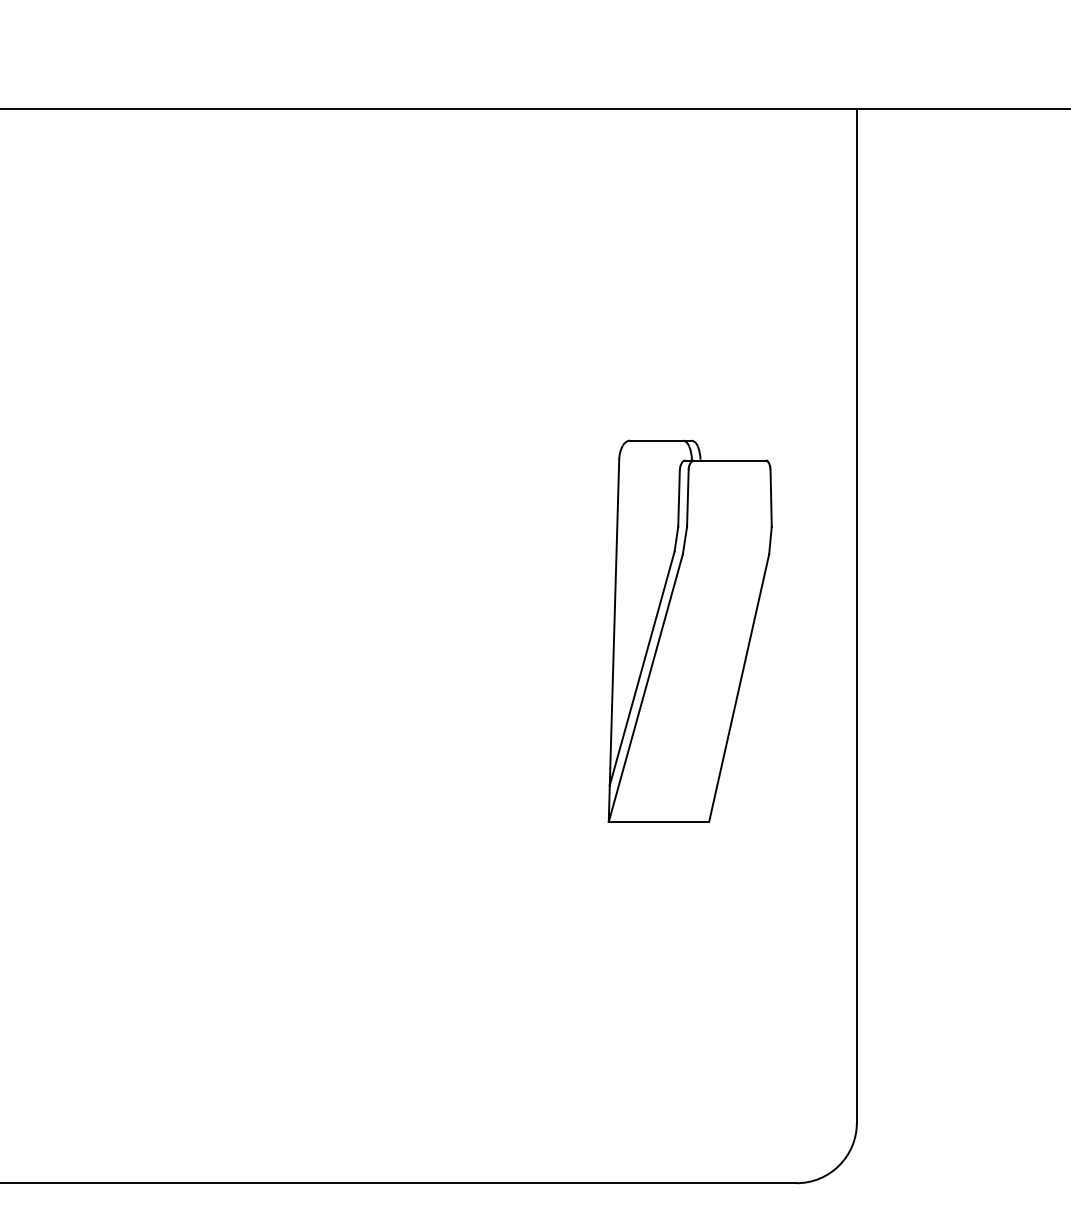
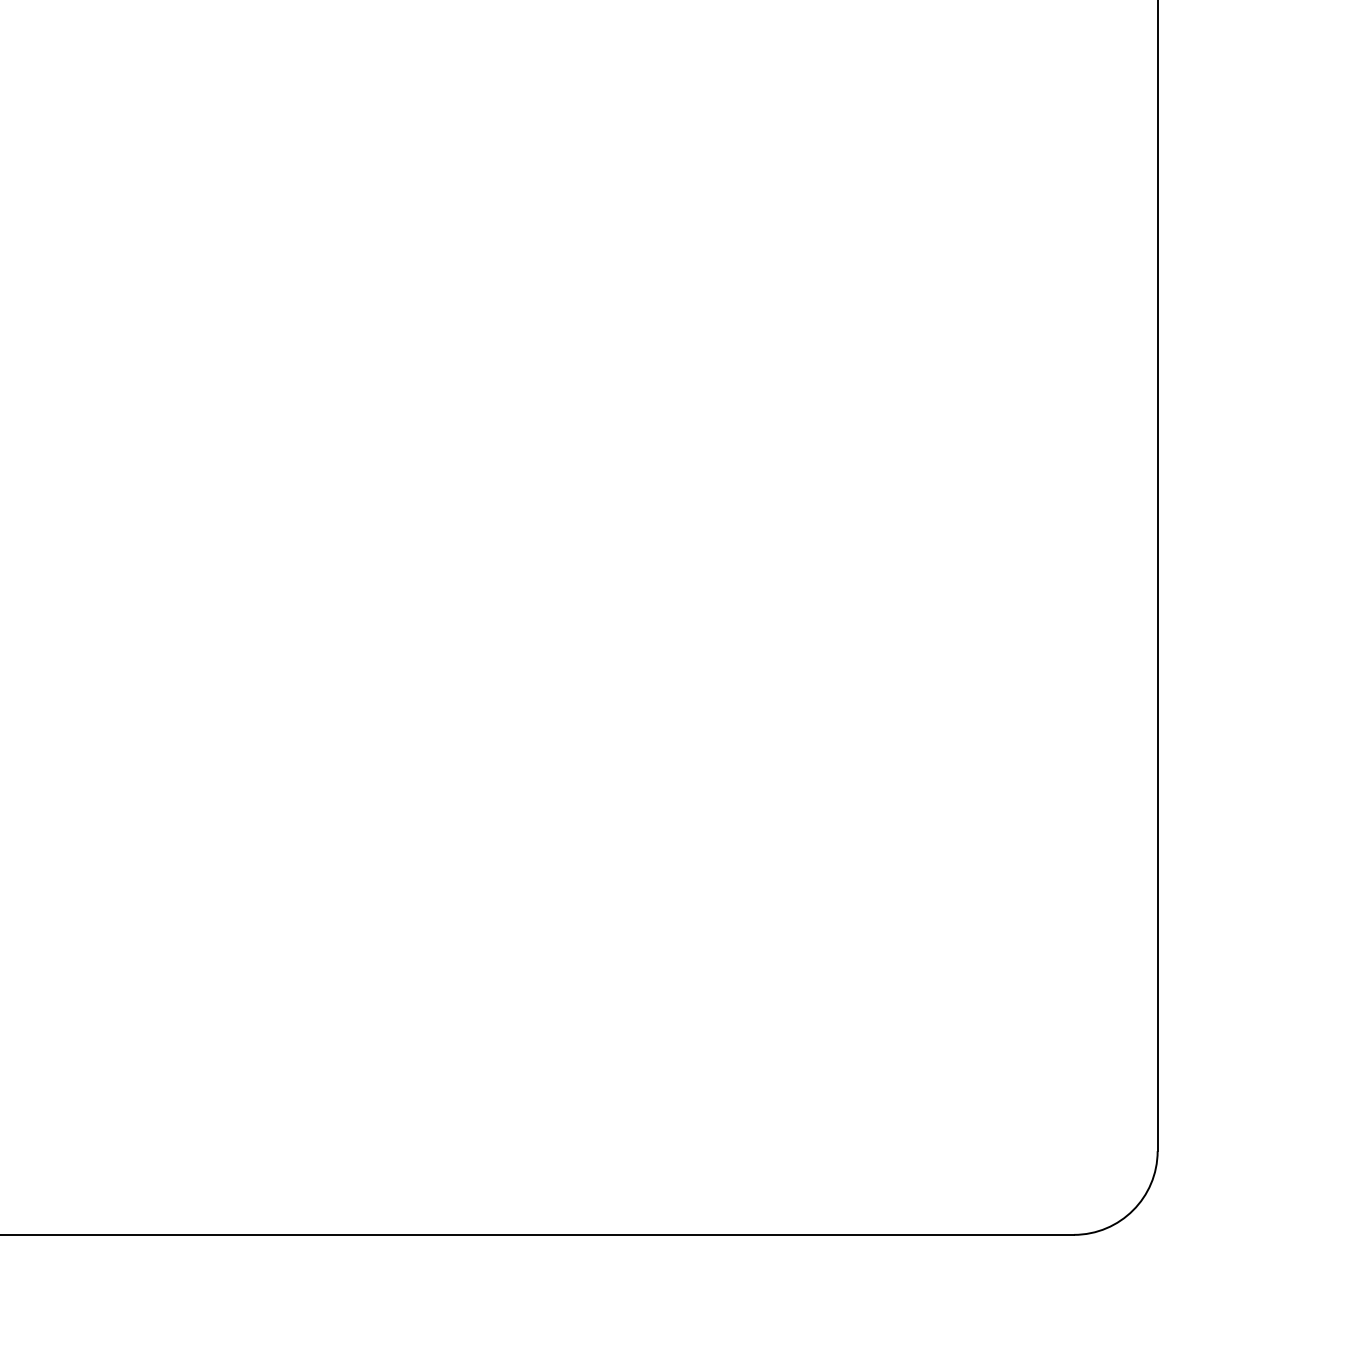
part: (689, 630) -> (925, 466), removed

